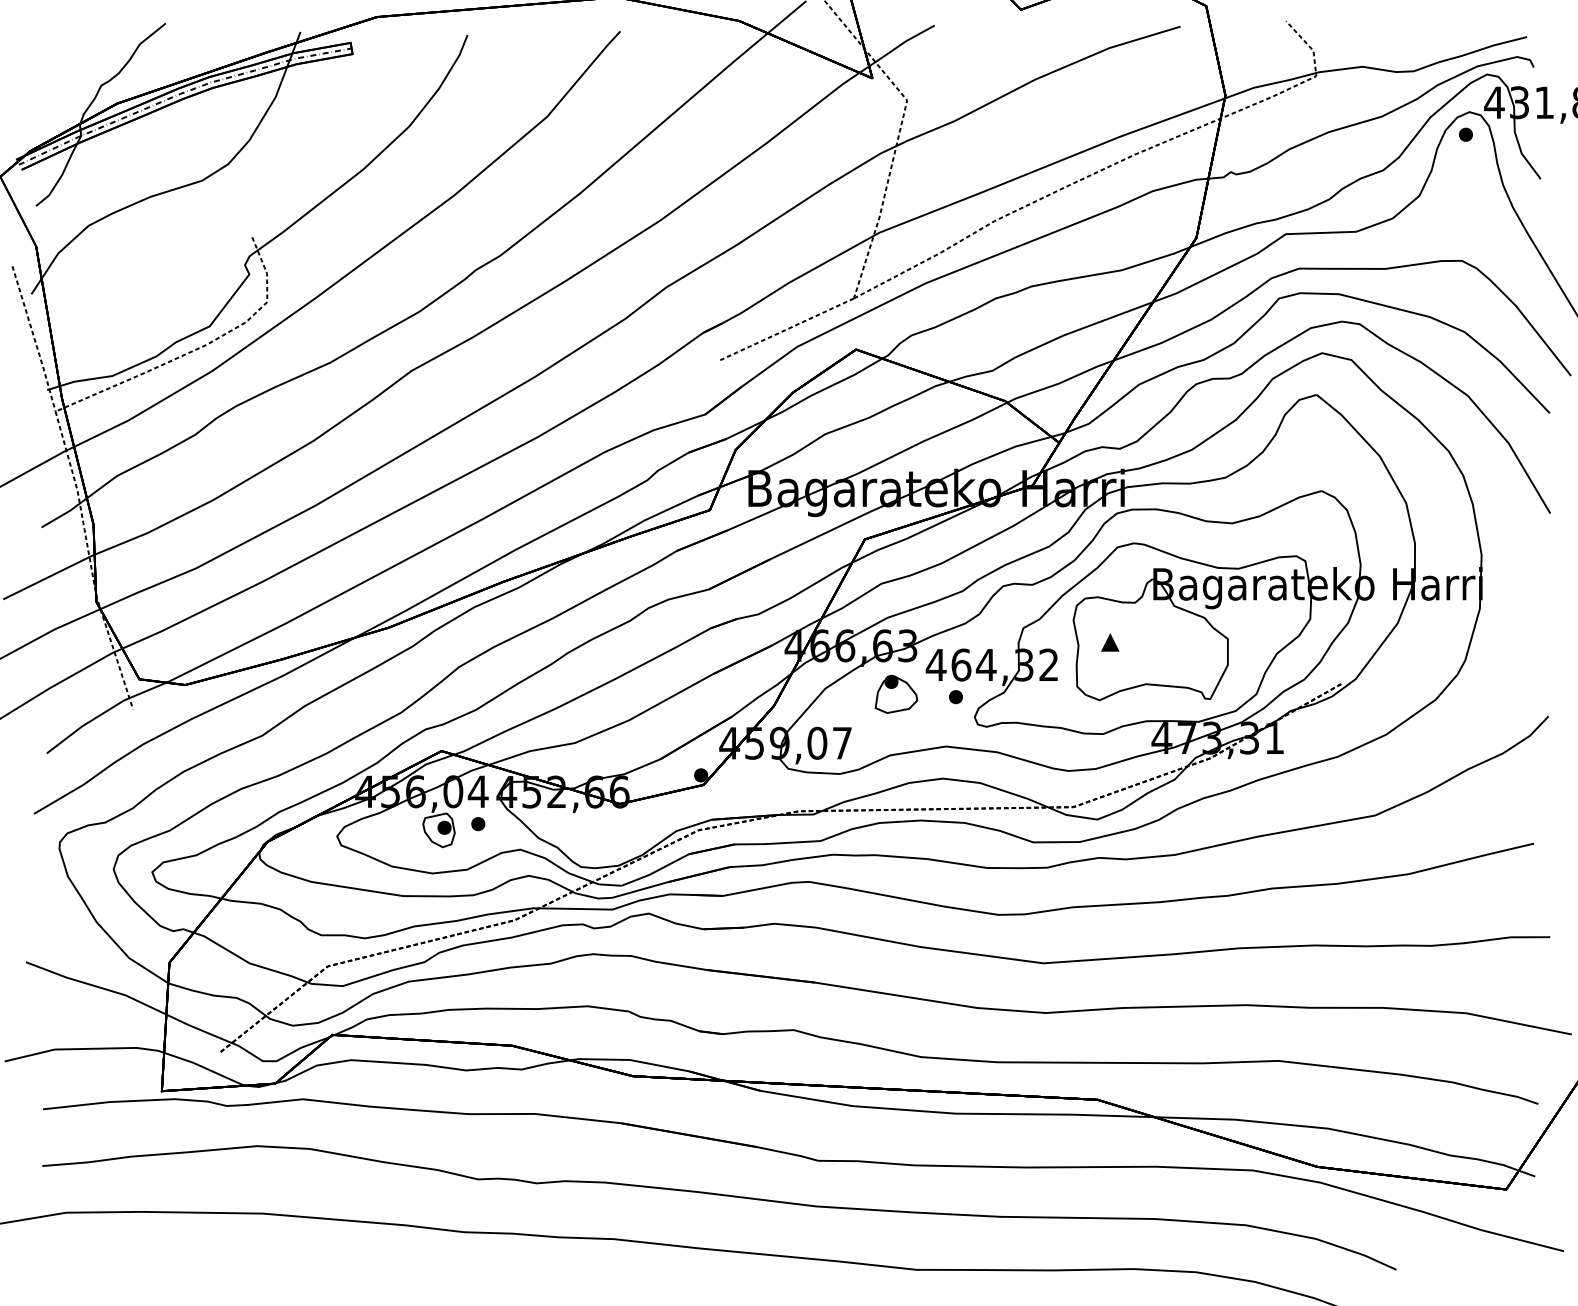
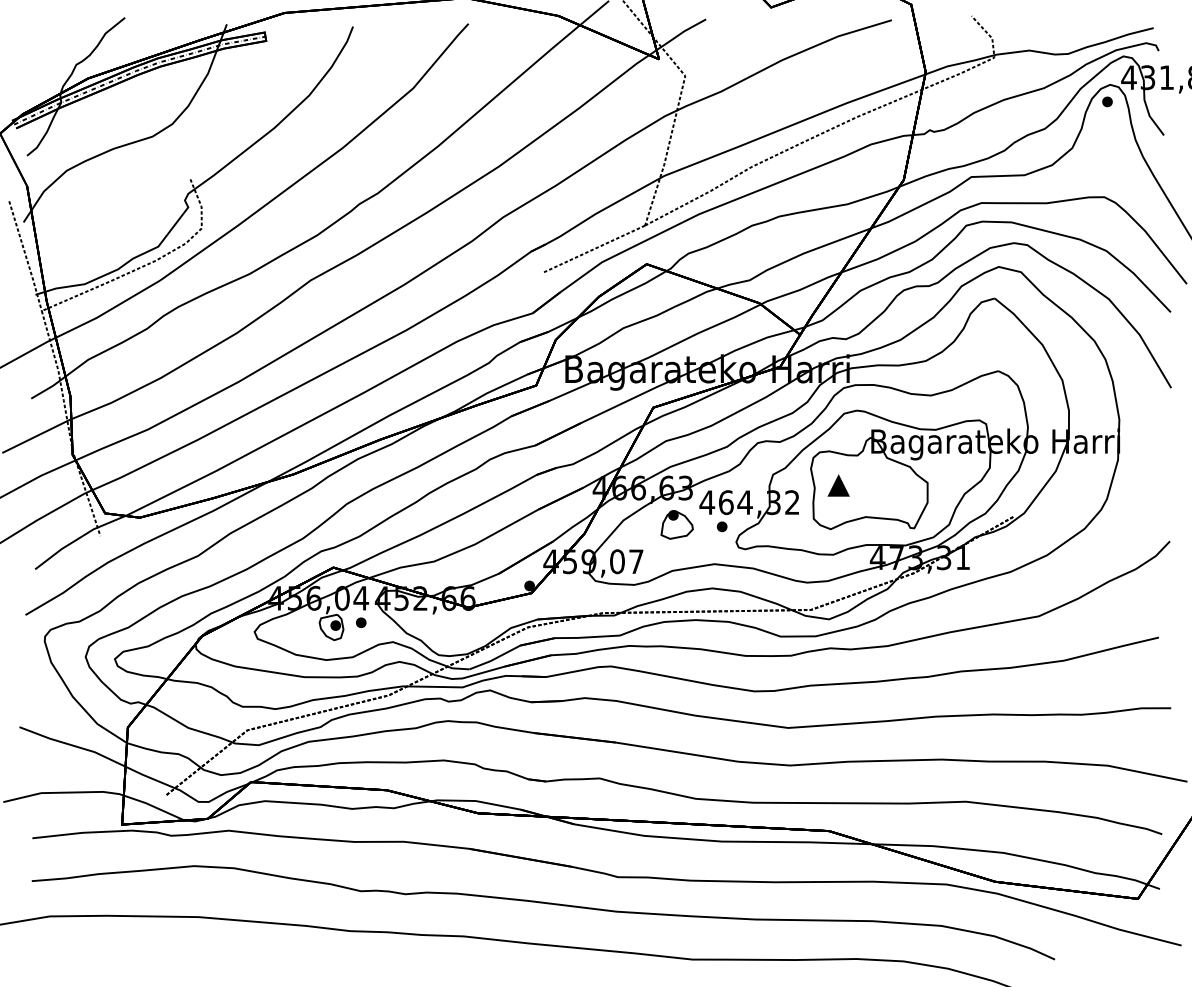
part: (1110, 642) -> (838, 485), size x1.6

